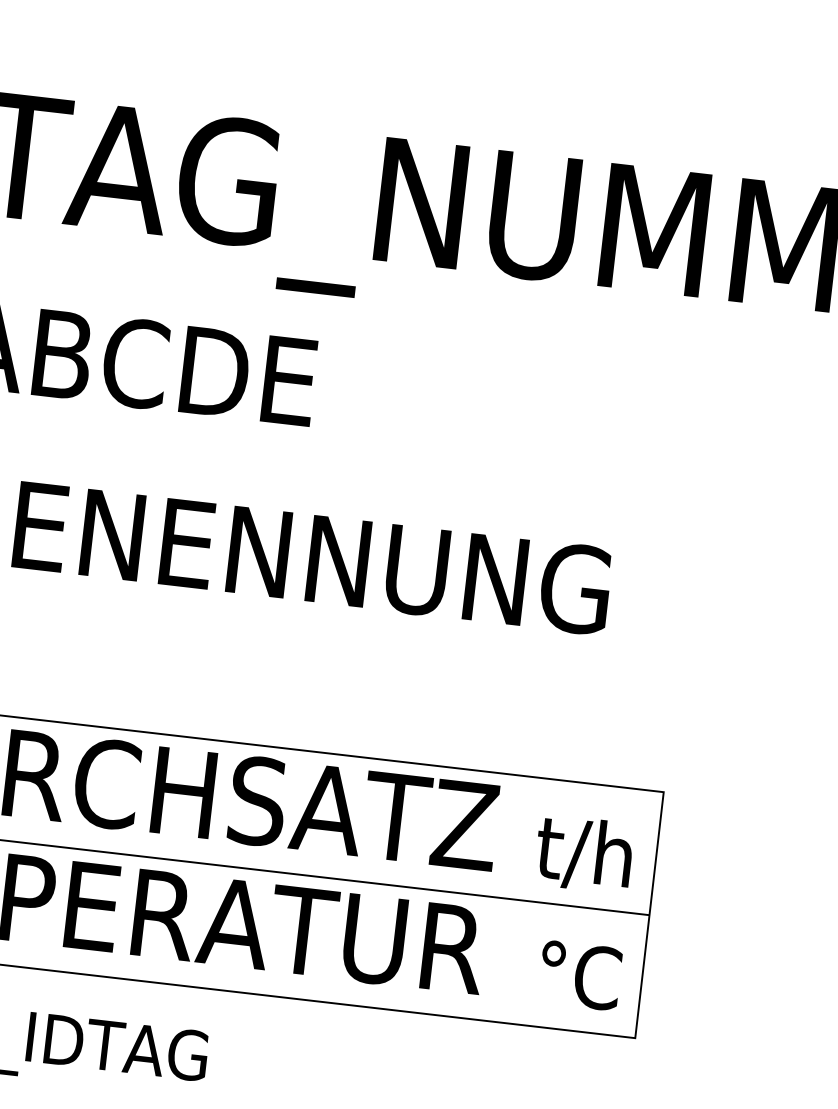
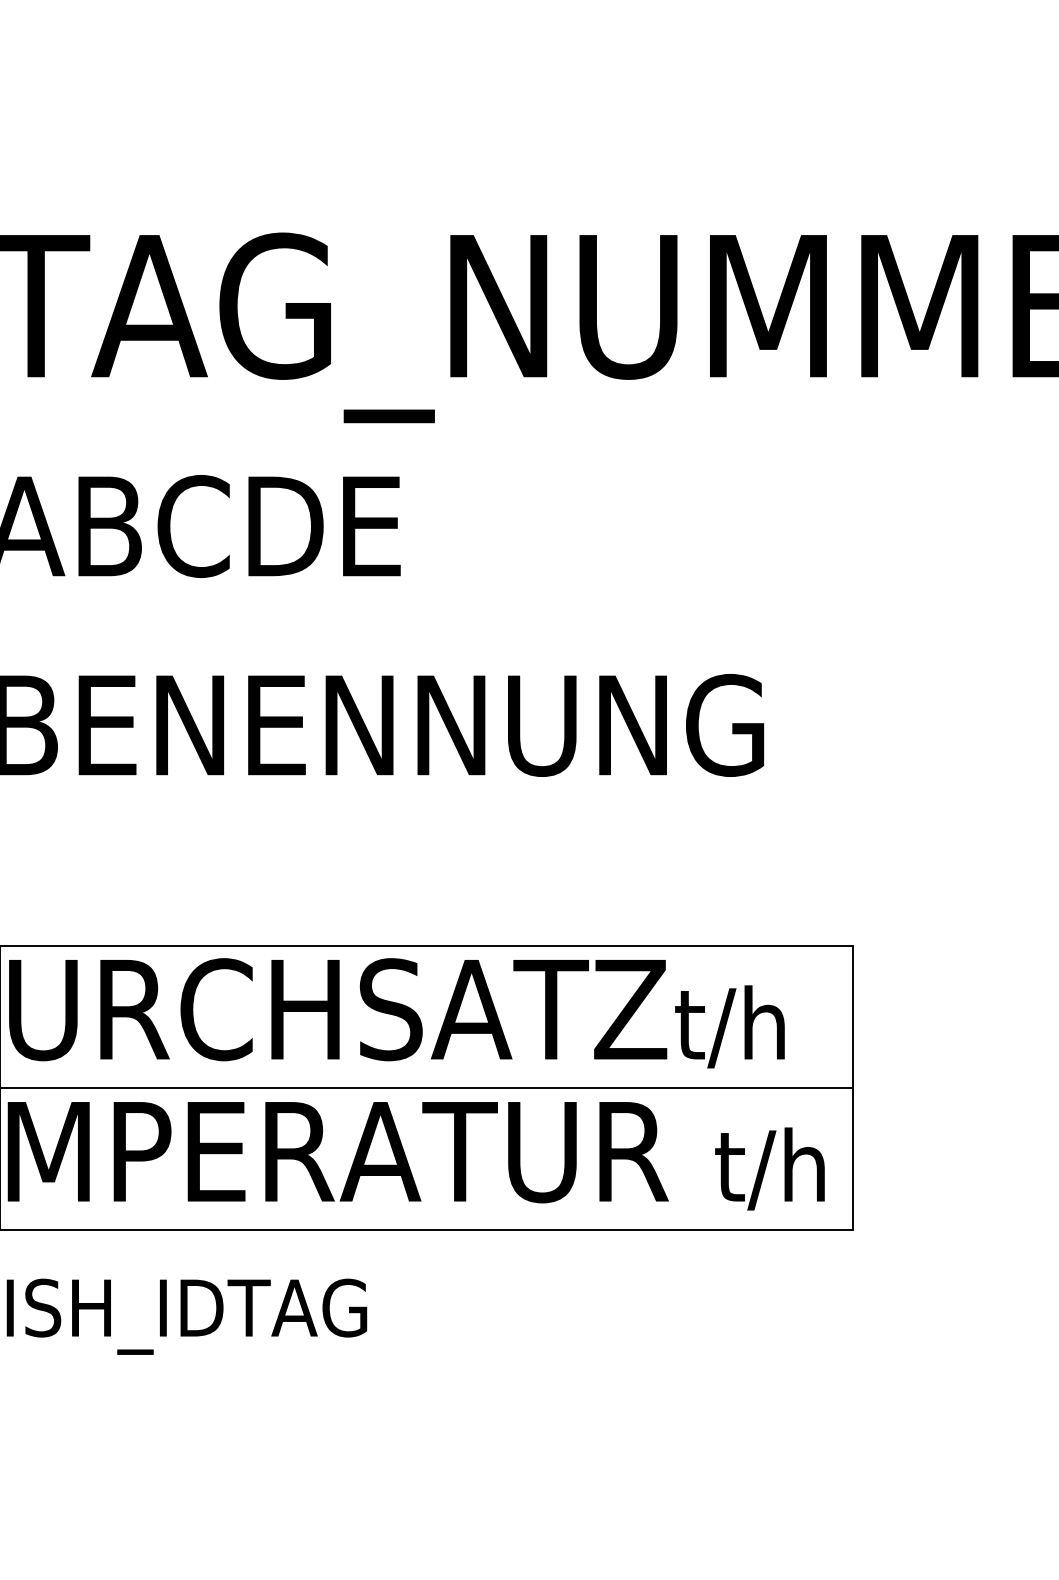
text: (583, 853) -> (729, 1026), moved
text: (571, 976) -> (771, 1168), °C -> t/h

